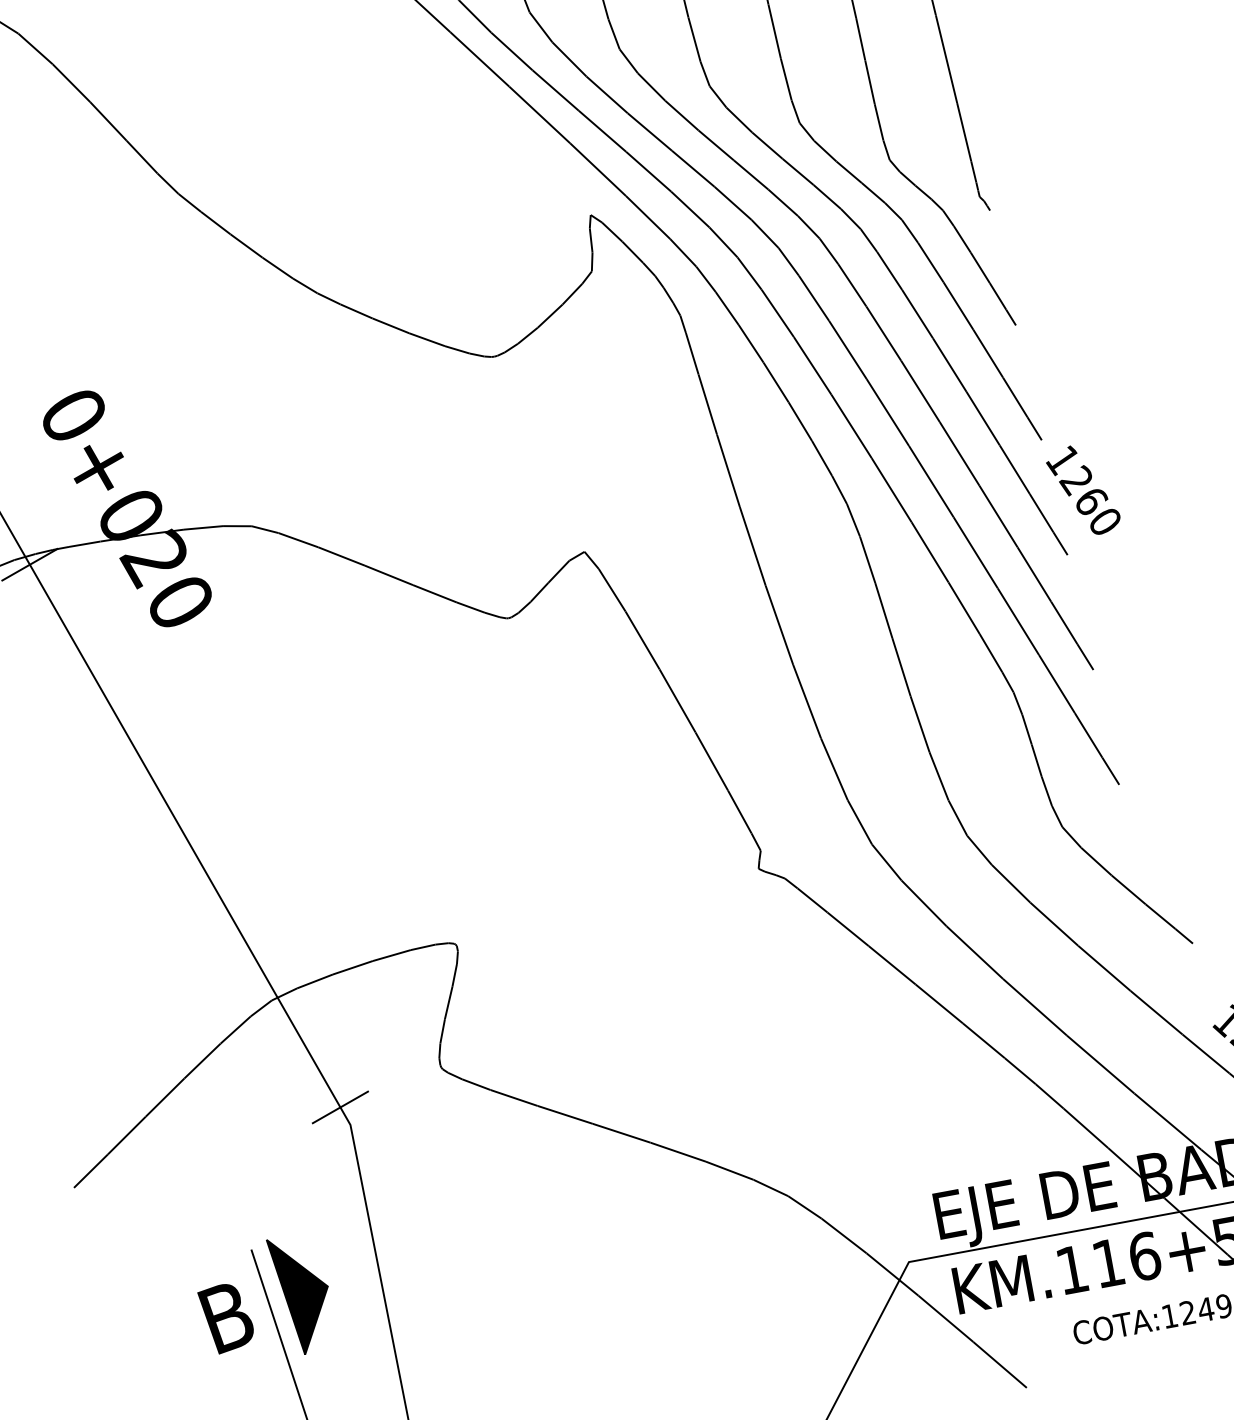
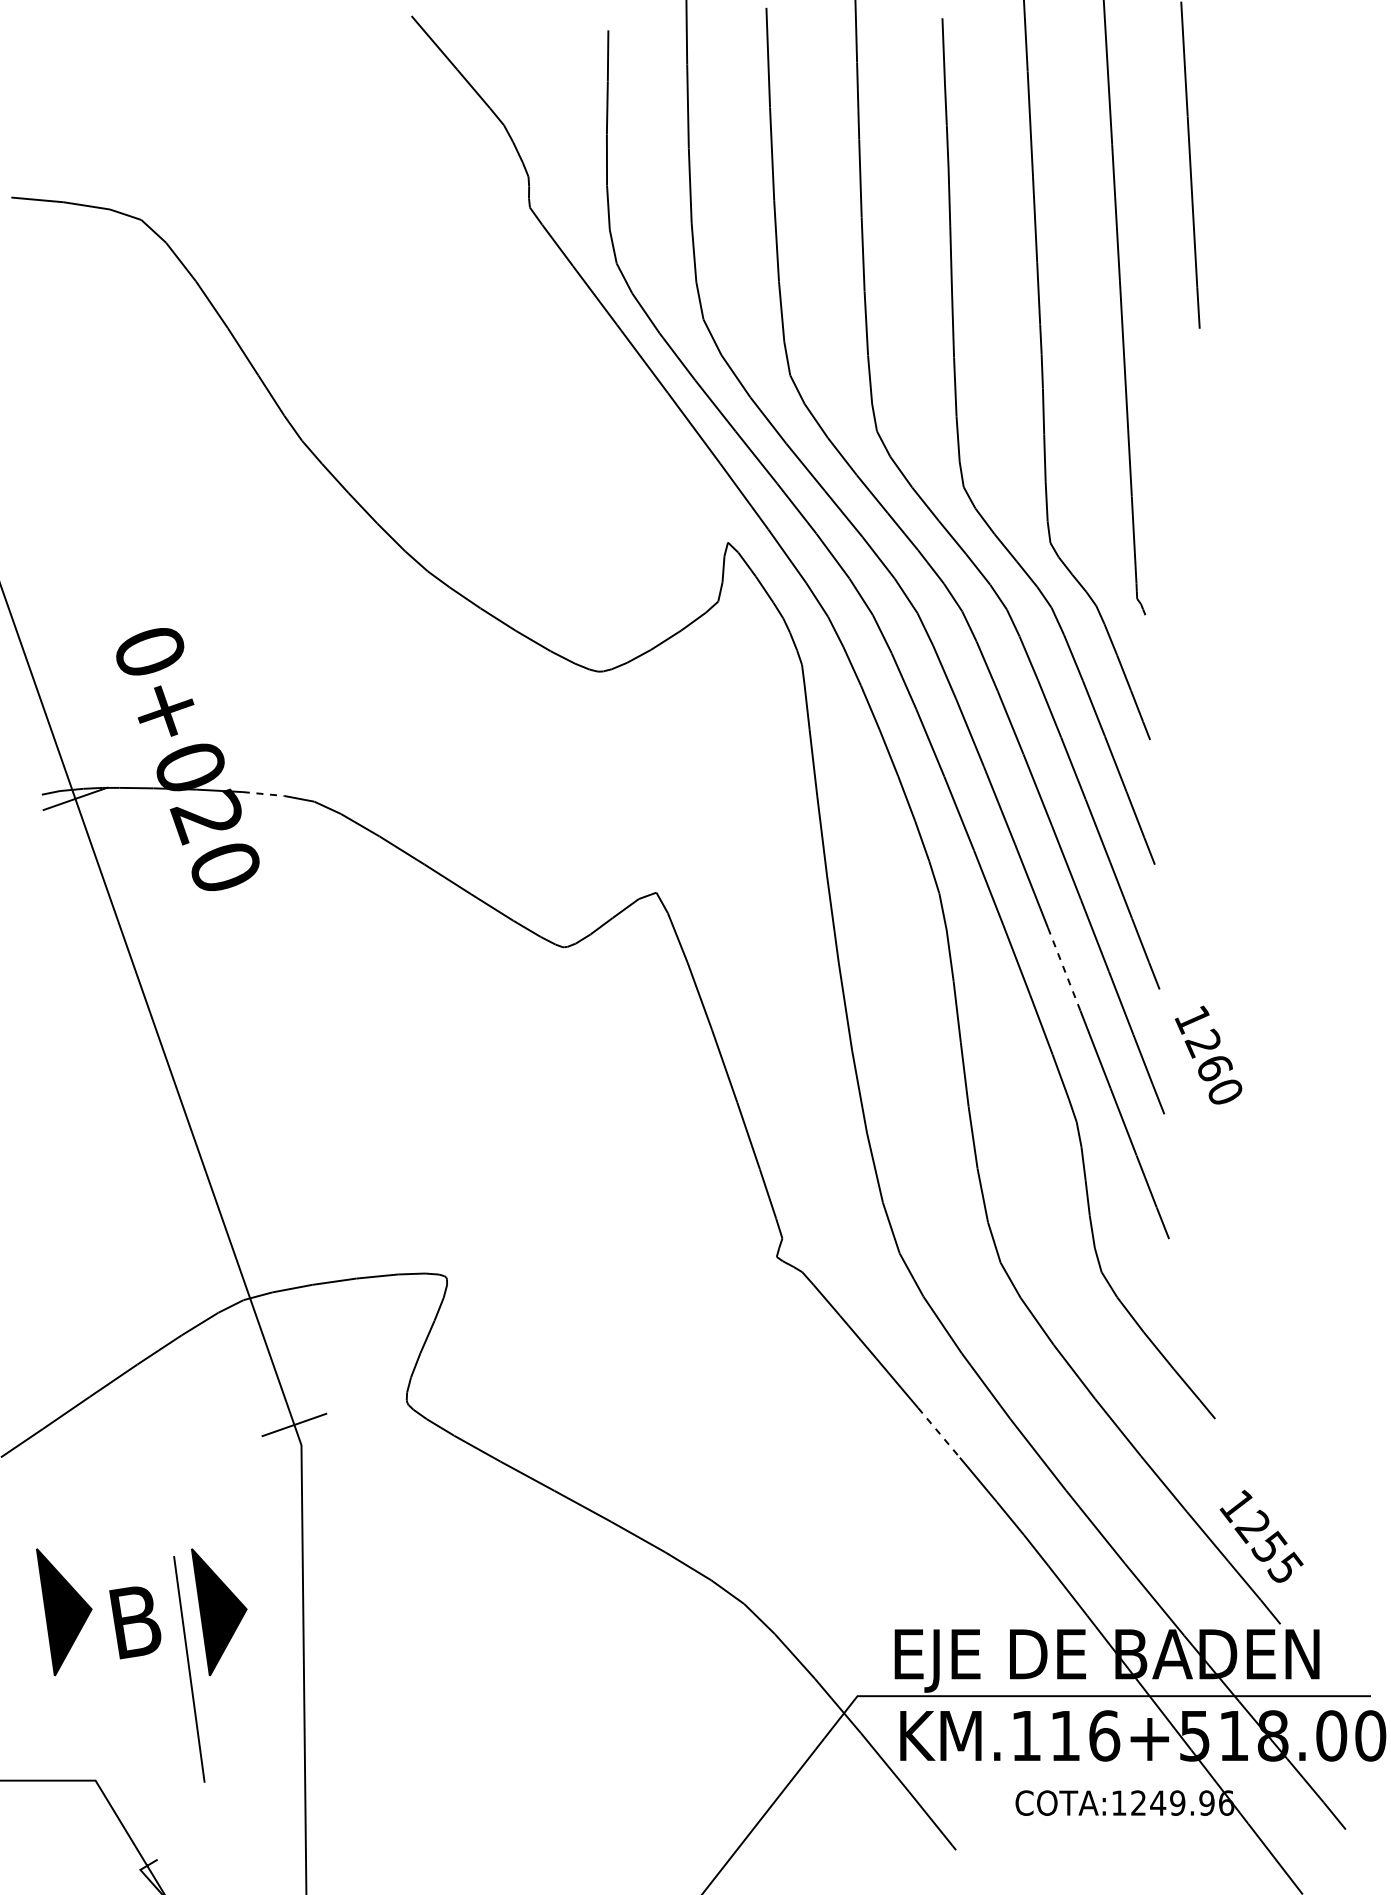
text: (1083, 489) -> (1208, 1054), moved
line: (203, 528) -> (263, 794), solid -> dashed
line: (975, 552) -> (1064, 969), solid -> dashed
line: (939, 1004) -> (939, 1433), solid -> dashed
part: (159, 1320) -> (64, 1612), added

